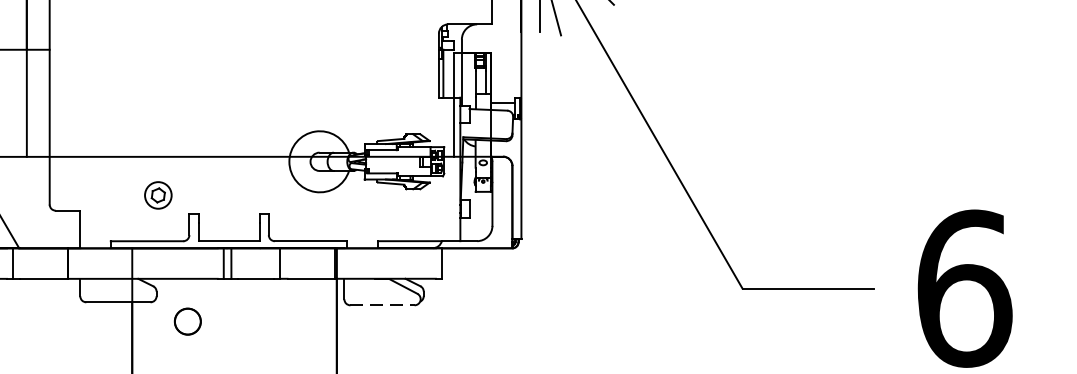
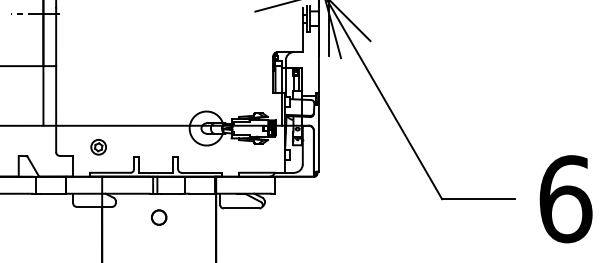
part: (157, 195) -> (98, 147), moved
line: (382, 305) -> (241, 208), dashed -> solid
circle: (188, 321) -> (159, 217), moved

